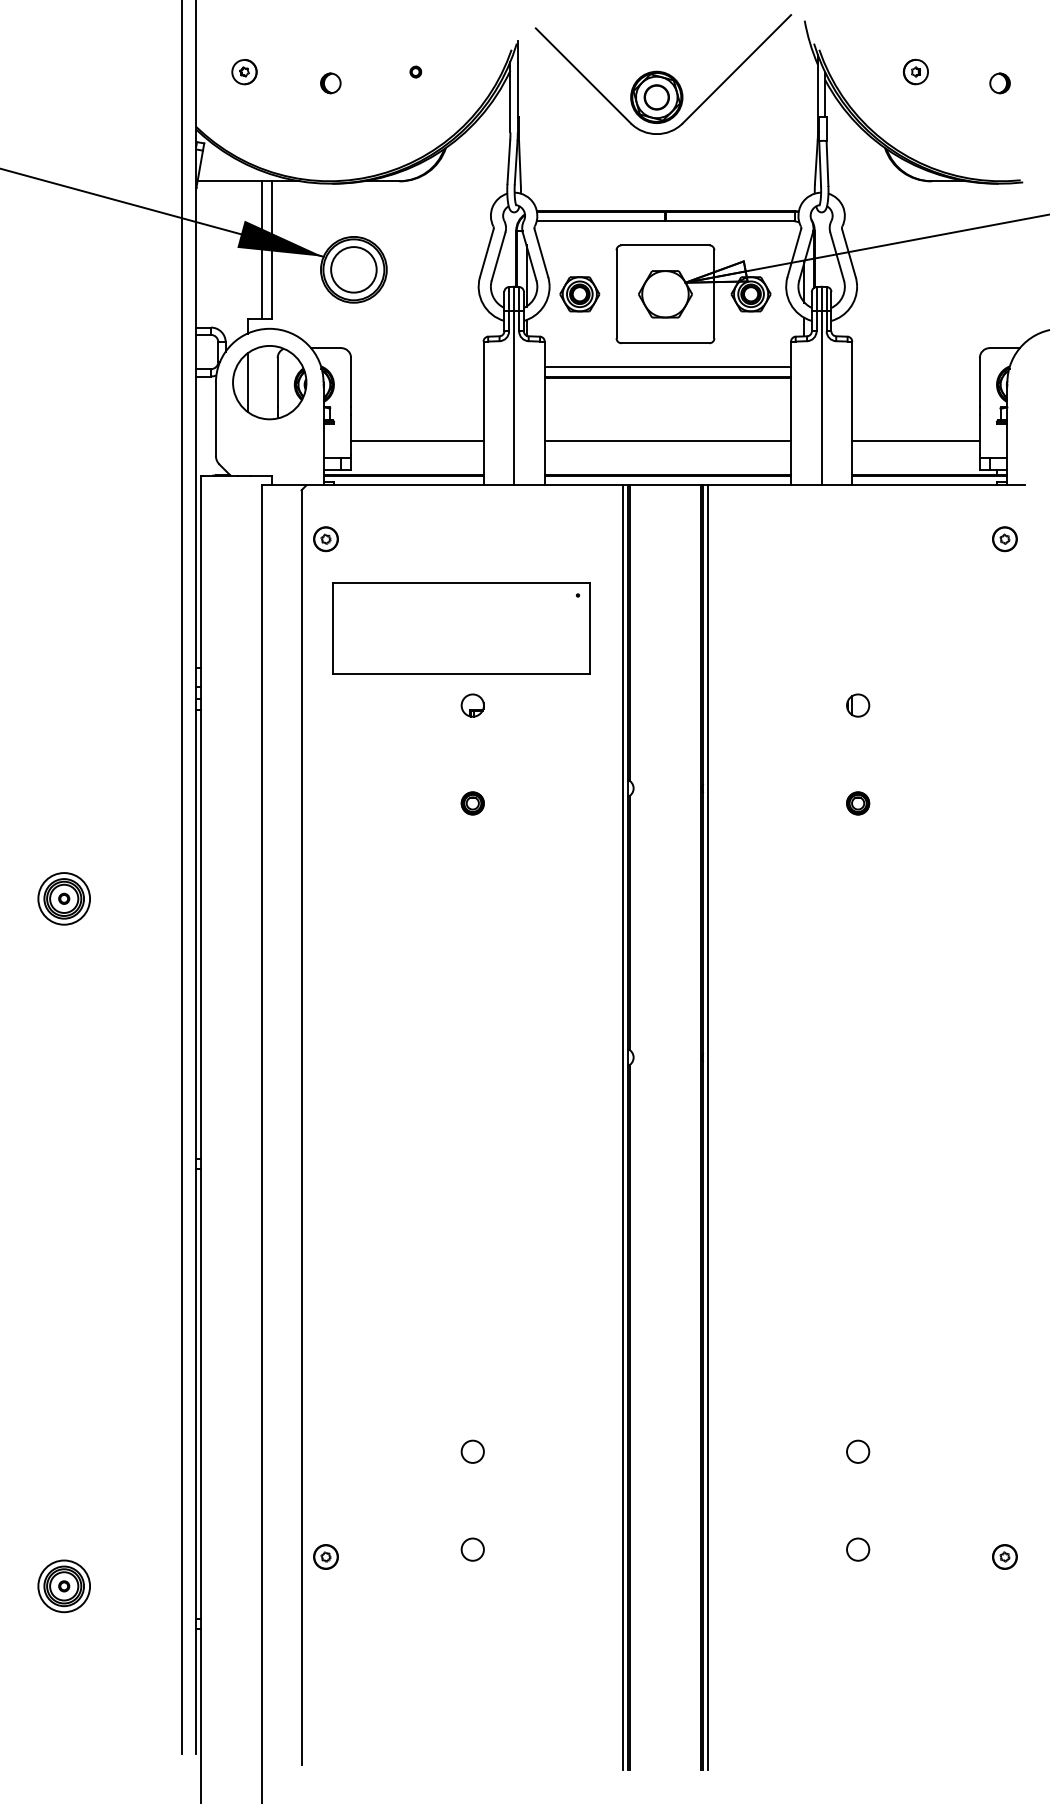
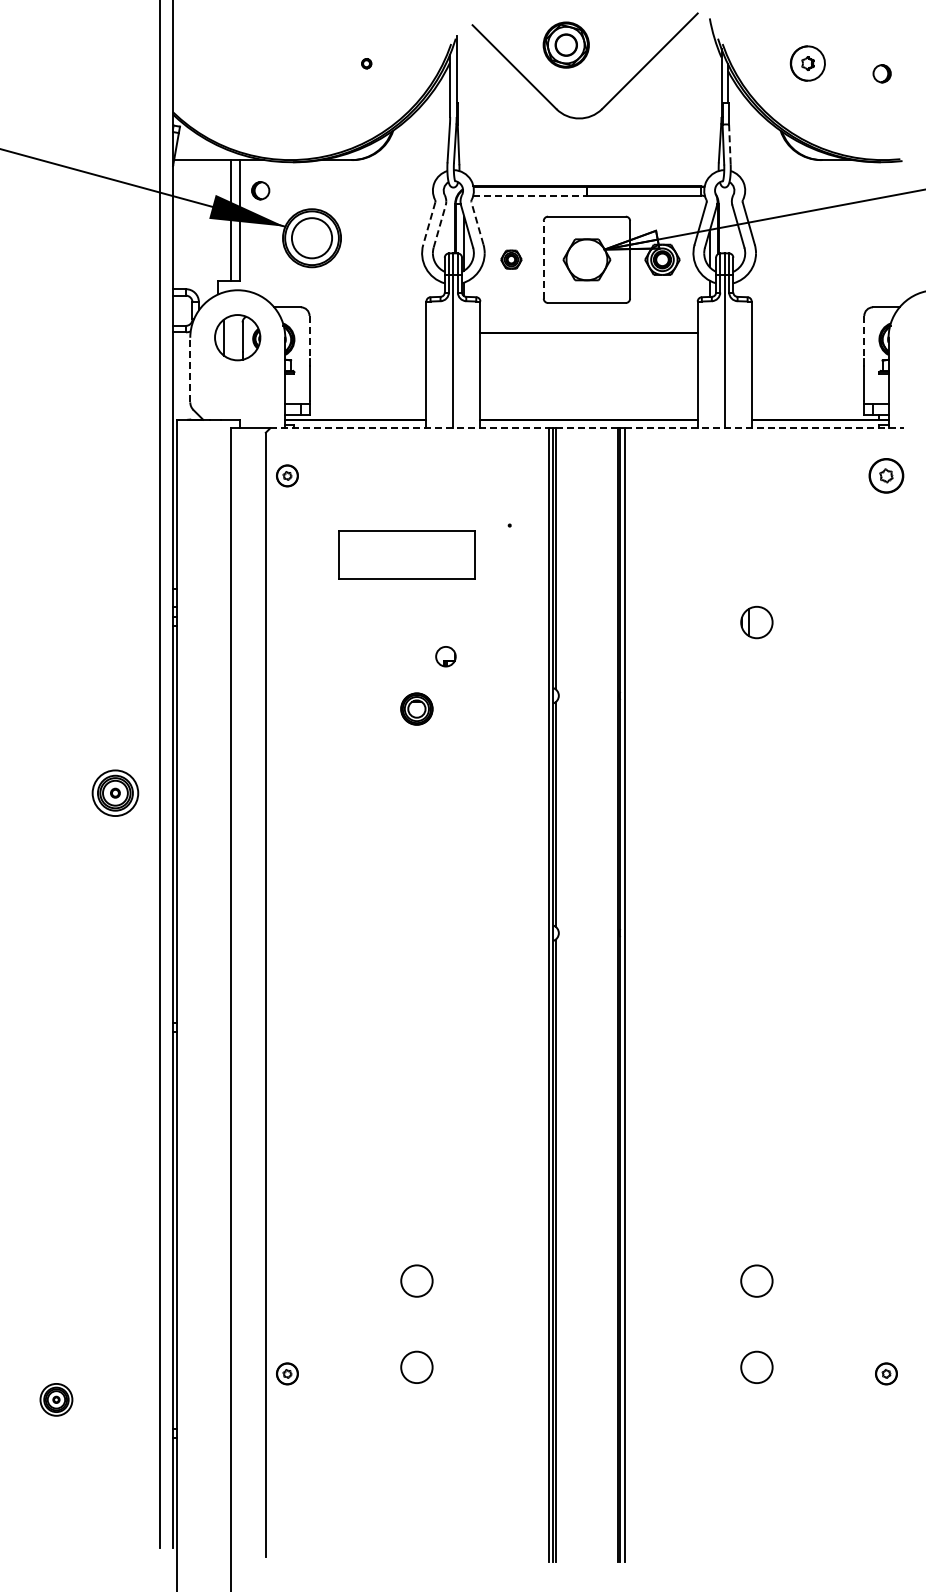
part: (244, 71) -> (215, 63), removed
part: (915, 71) -> (807, 63), size x1.6
part: (330, 83) -> (260, 190), moved
part: (655, 96) -> (565, 44), moved
line: (827, 163) -> (729, 144), solid -> dashed
line: (601, 221) -> (530, 195), solid -> dashed
line: (487, 253) -> (429, 223), solid -> dashed
line: (541, 253) -> (477, 223), solid -> dashed
line: (498, 256) -> (439, 226), solid -> dashed
part: (579, 293) -> (511, 259), size x0.6
line: (616, 293) -> (543, 259), solid -> dashed
line: (667, 367) -> (588, 324), removed
part: (269, 382) -> (237, 337), size x0.7
line: (351, 382) -> (309, 337), solid -> dashed
line: (980, 382) -> (864, 337), solid -> dashed
line: (216, 418) -> (190, 369), solid -> dashed
line: (416, 441) -> (367, 389), removed
line: (667, 441) -> (588, 389), removed
line: (915, 441) -> (807, 389), removed
line: (464, 485) -> (409, 428), solid -> dashed
line: (666, 485) -> (587, 428), solid -> dashed
line: (866, 485) -> (764, 428), solid -> dashed
part: (1004, 538) -> (886, 475), size x1.6
part: (462, 628) -> (407, 554), size x0.6
part: (472, 705) -> (445, 656), moved
part: (857, 705) -> (756, 622), size x1.6
part: (472, 802) -> (416, 708), size x1.6
part: (857, 802) -> (756, 708), removed
part: (64, 898) -> (115, 792), moved
circle: (472, 1451) -> (416, 1280), size x1.6
circle: (857, 1451) -> (756, 1280), size x1.6
circle: (472, 1549) -> (416, 1367), size x1.6
circle: (857, 1549) -> (756, 1367), size x1.6
part: (64, 1586) -> (56, 1399), size x0.7

